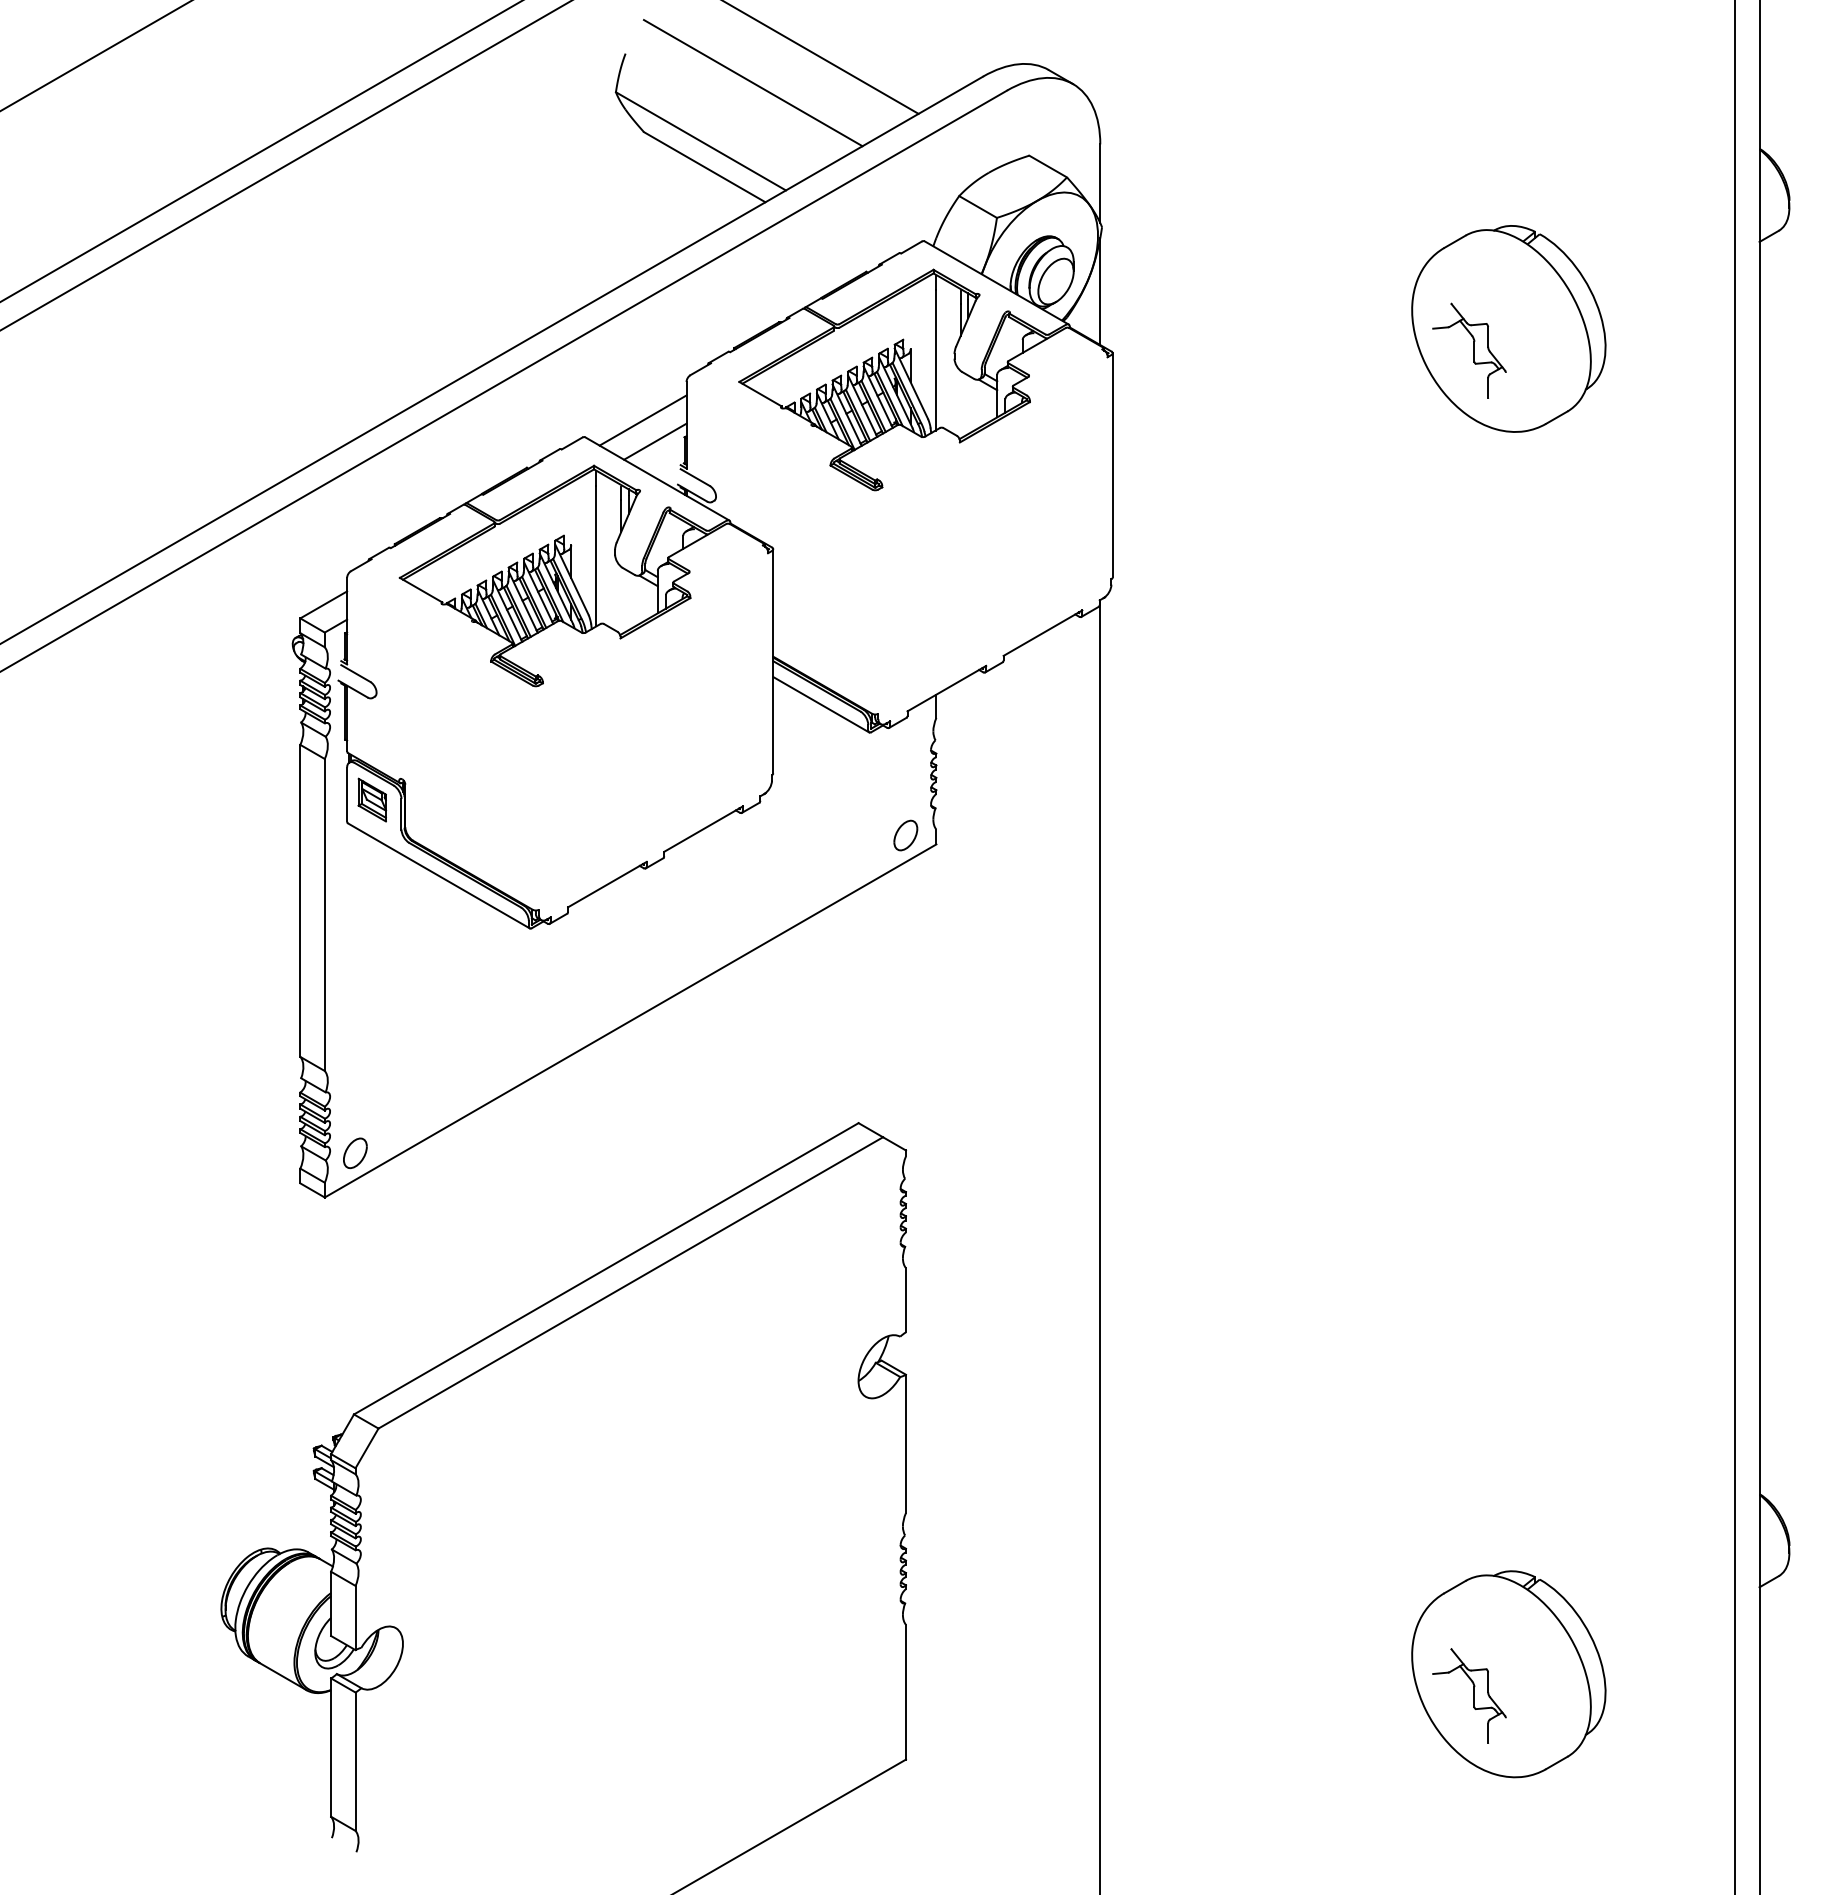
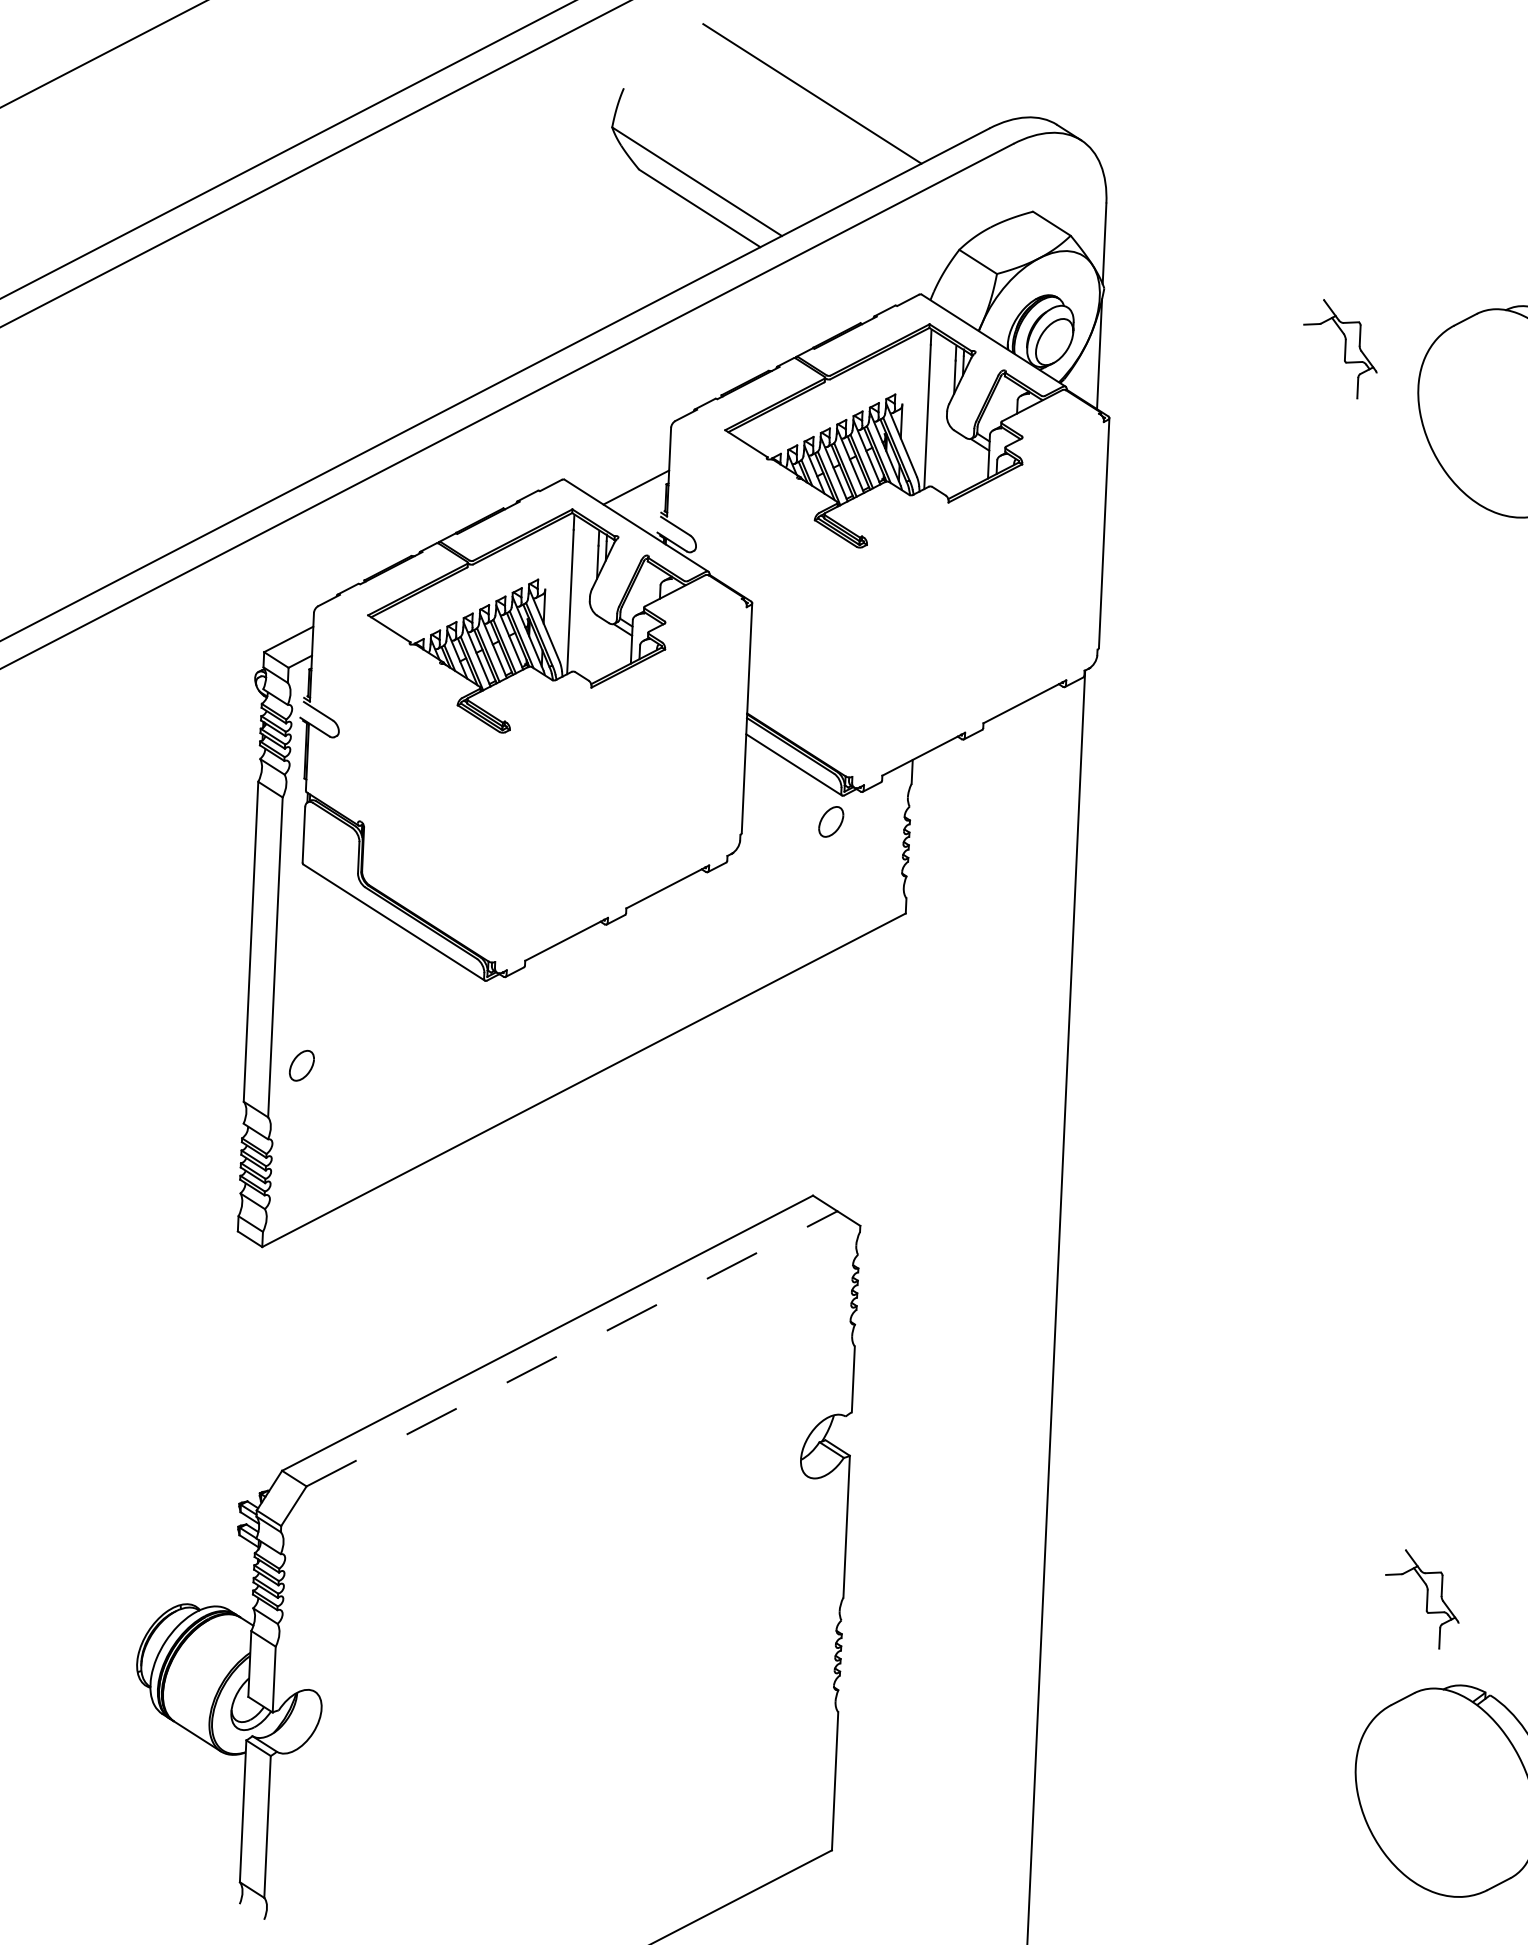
line: (752, 83) -> (752, 124), removed
part: (1469, 350) -> (1340, 348), moved
line: (642, 420) -> (624, 465), removed
part: (372, 799) -> (329, 841), removed
part: (905, 835) -> (830, 821), moved
part: (355, 1153) -> (302, 1065), moved
line: (631, 1282) -> (572, 1348), solid -> dashed
part: (1469, 1695) -> (1422, 1598), moved

